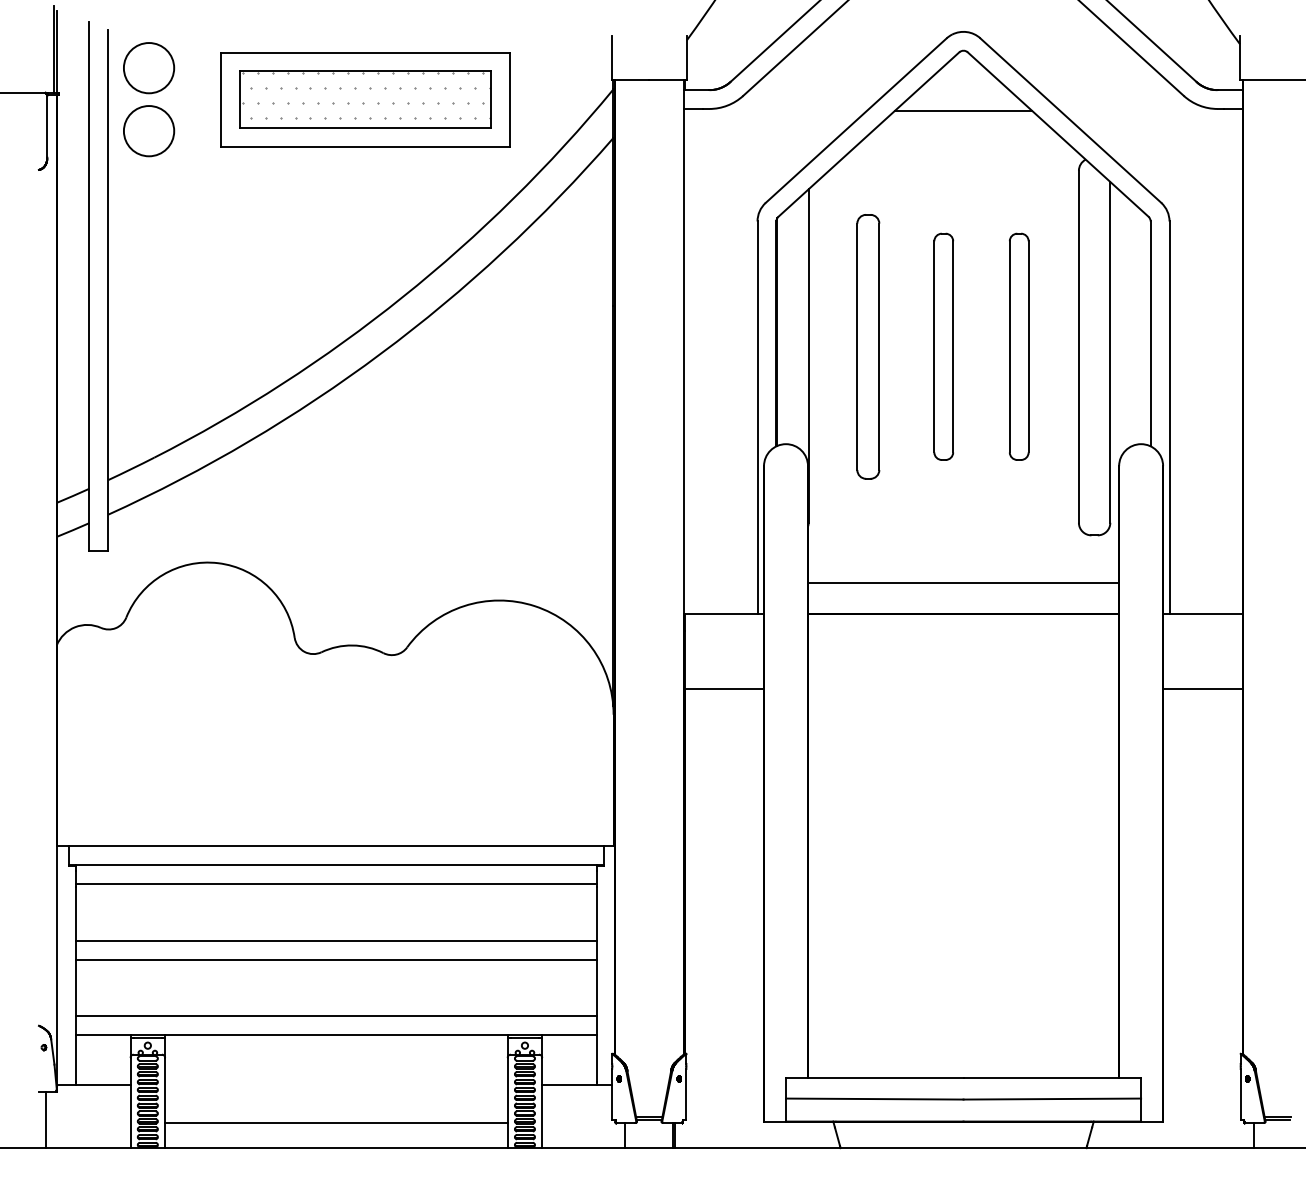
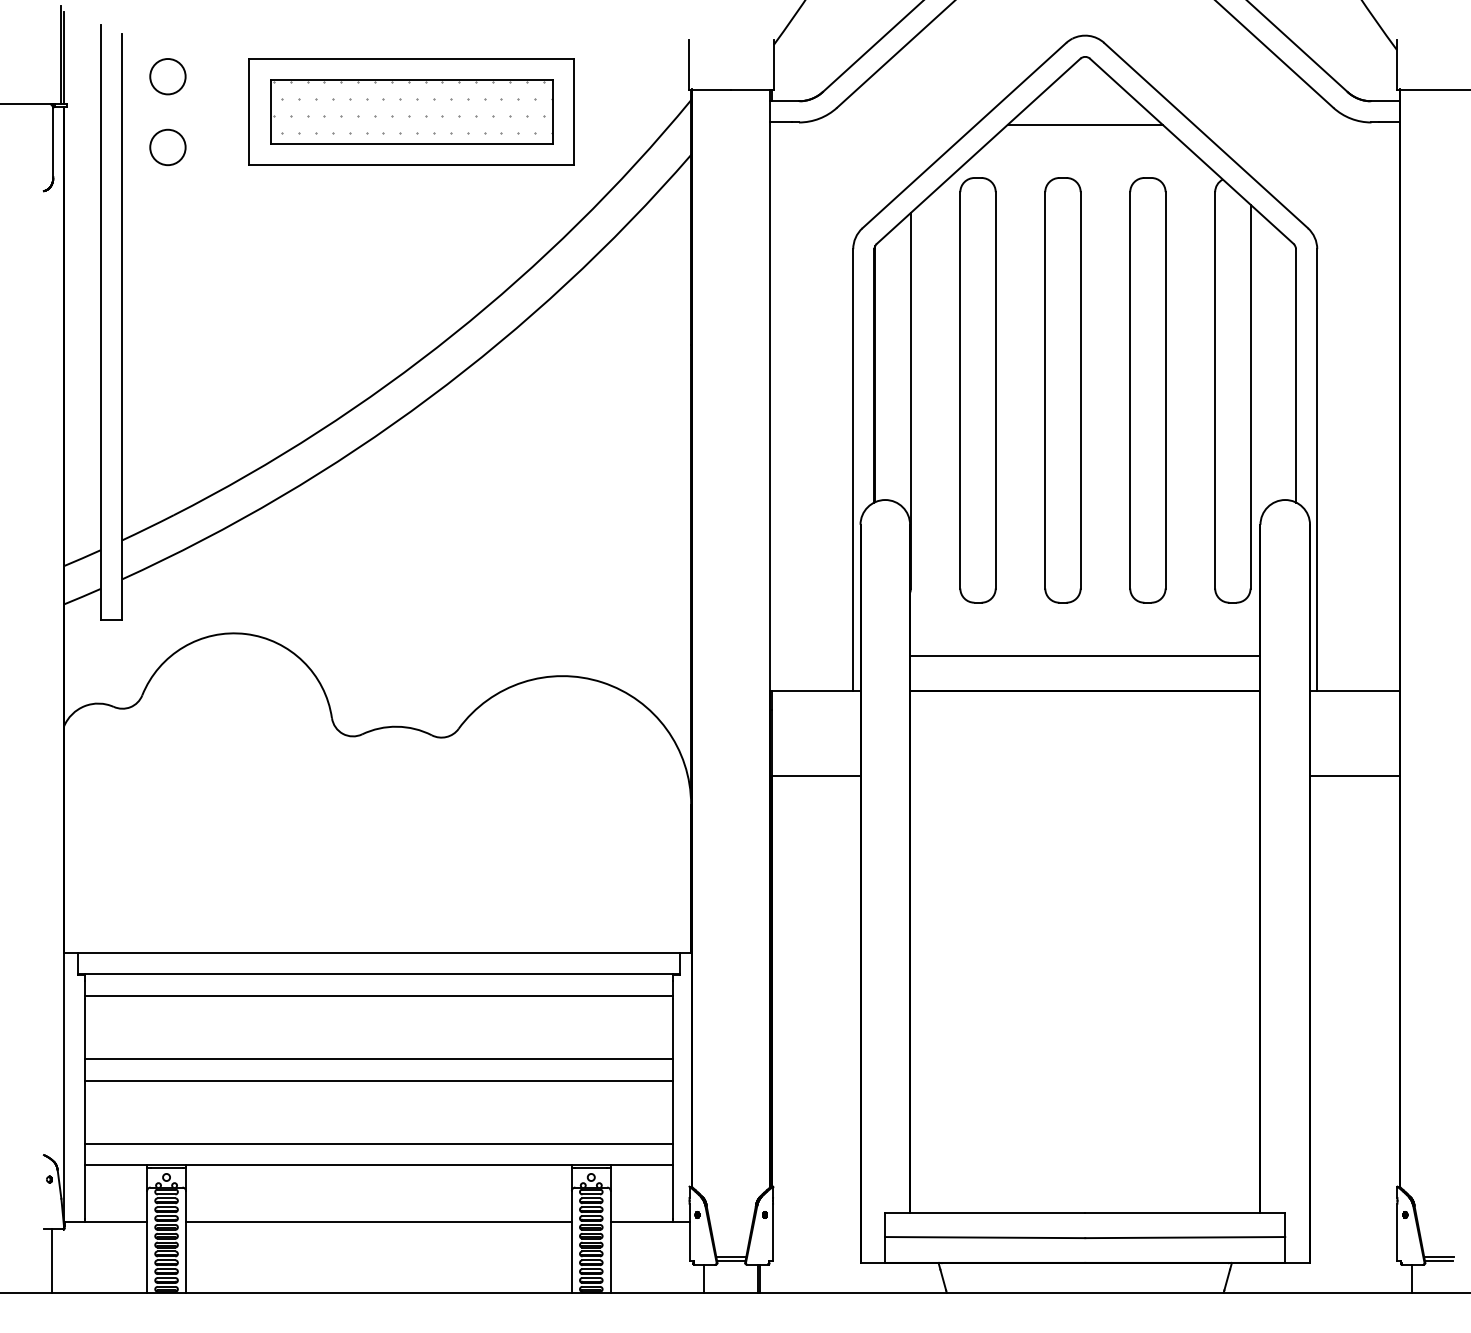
circle: (148, 68) -> (167, 76), size x0.62
circle: (148, 131) -> (167, 147), size x0.62
part: (867, 346) -> (977, 390), size x1.43
part: (943, 346) -> (1062, 390), size x1.67
part: (1018, 346) -> (1147, 390), size x1.67
line: (336, 1122) -> (378, 1222), moved

